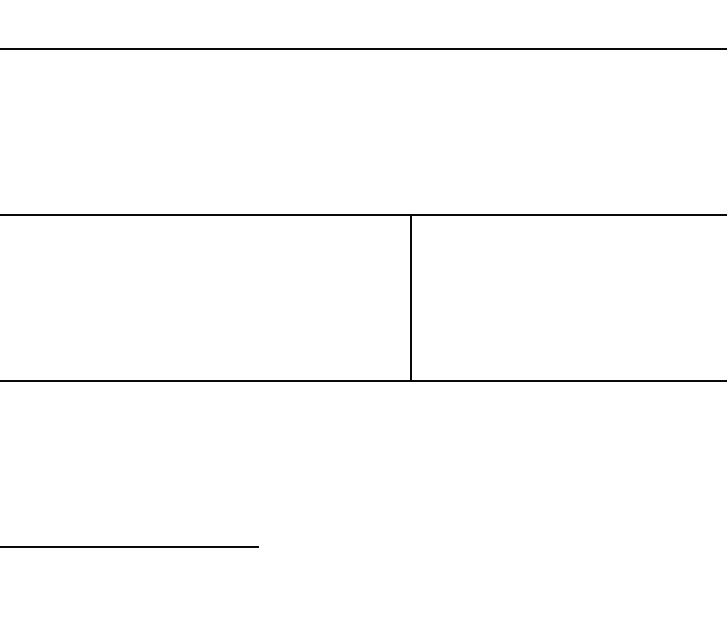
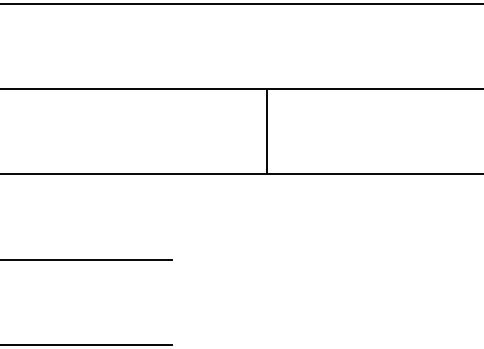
line: (410, 296) -> (266, 131), moved

